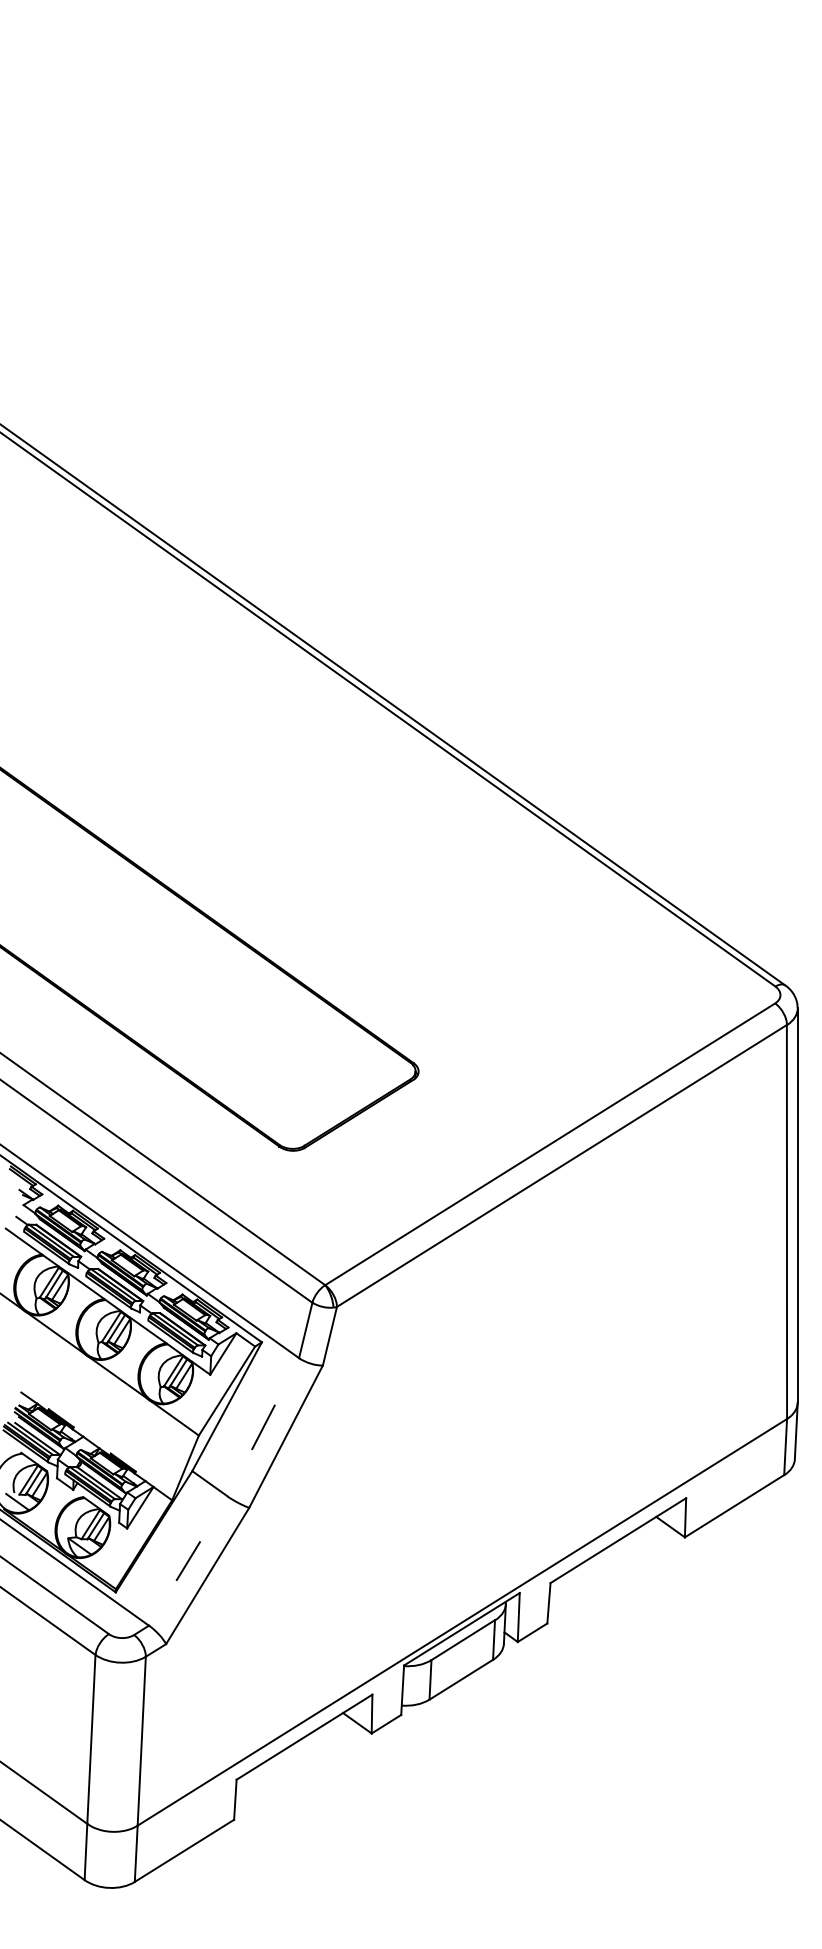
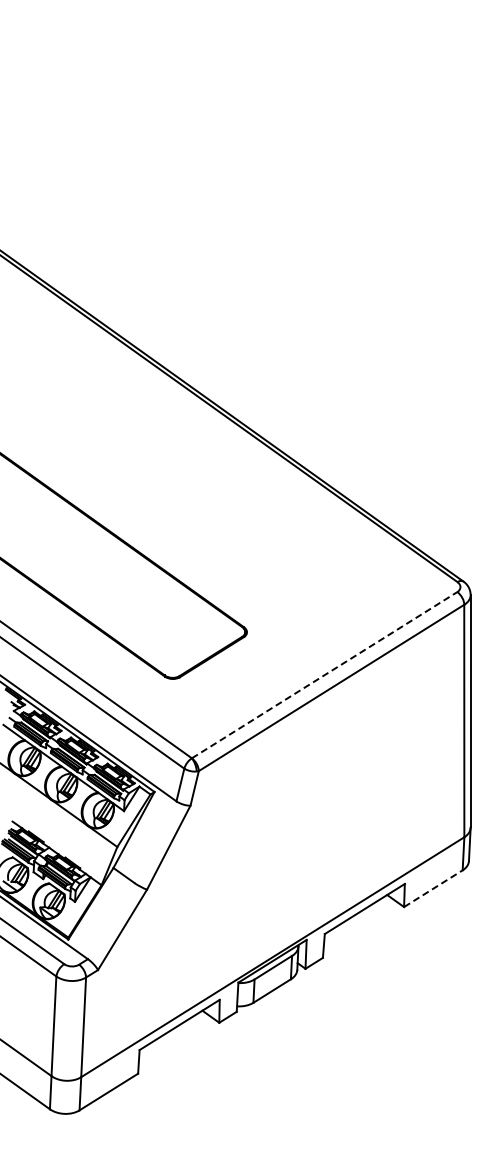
line: (549, 1144) -> (324, 675), solid -> dashed
line: (263, 1426) -> (155, 841), removed
line: (734, 1505) -> (433, 888), solid -> dashed
line: (187, 1560) -> (110, 920), removed

